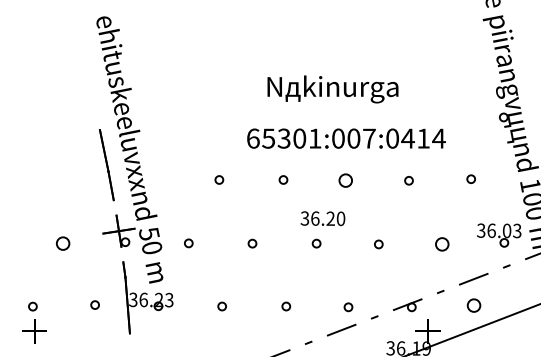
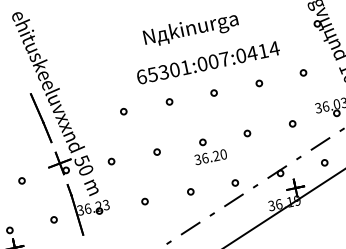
part: (345, 180) -> (213, 92), size x0.62
text: (322, 218) -> (210, 157), moved
part: (63, 243) -> (22, 180), size x0.62
part: (441, 244) -> (292, 124), size x0.62
part: (473, 305) -> (324, 162), size x0.62

